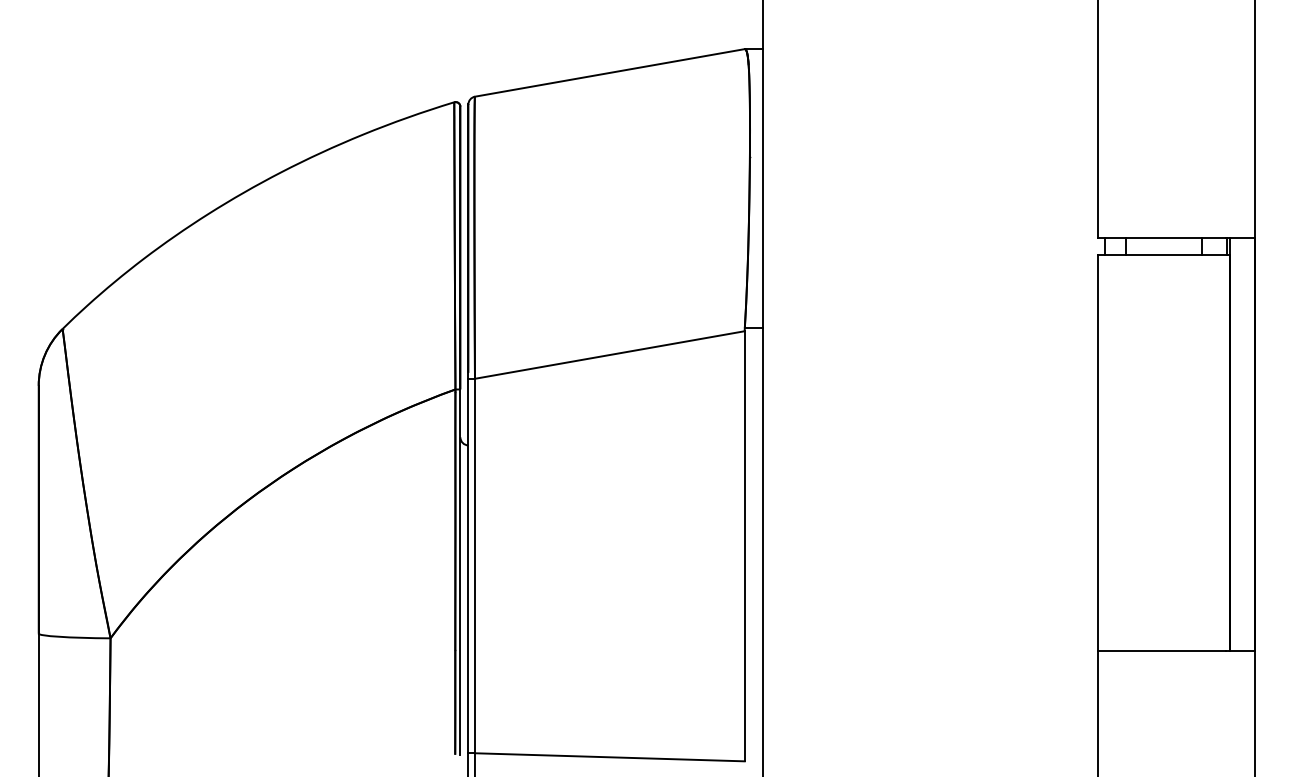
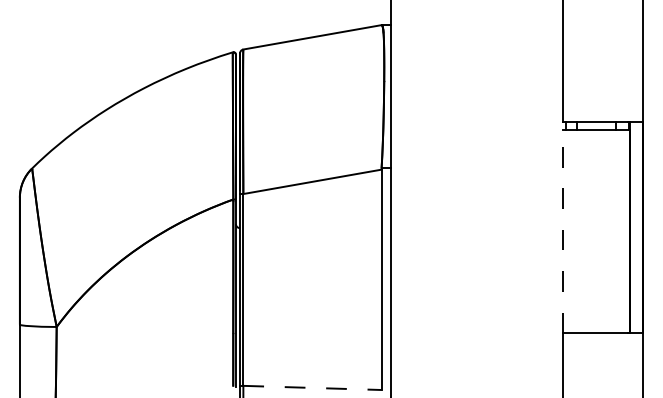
line: (1097, 451) -> (562, 231), solid -> dashed
line: (609, 756) -> (312, 387), solid -> dashed

